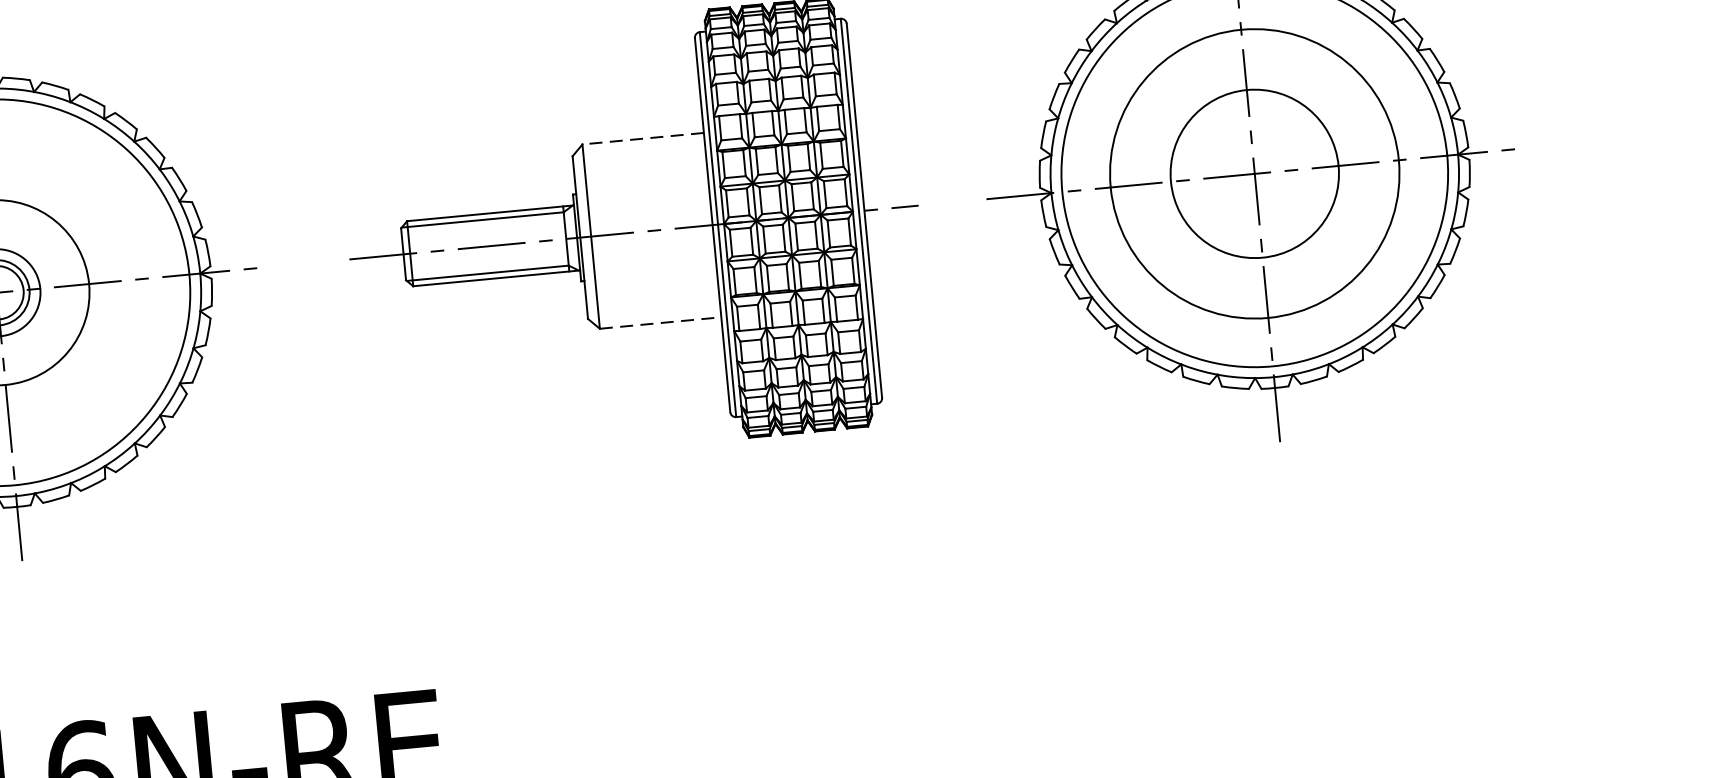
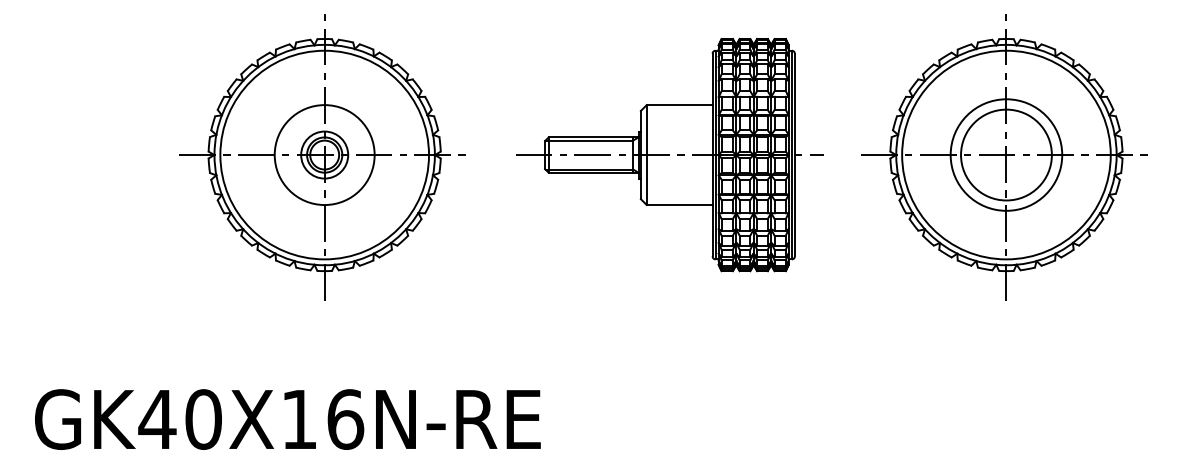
line: (642, 139) -> (679, 105), dashed -> solid
circle: (1254, 172) -> (1006, 154), size x0.71
line: (660, 323) -> (679, 205), dashed -> solid

